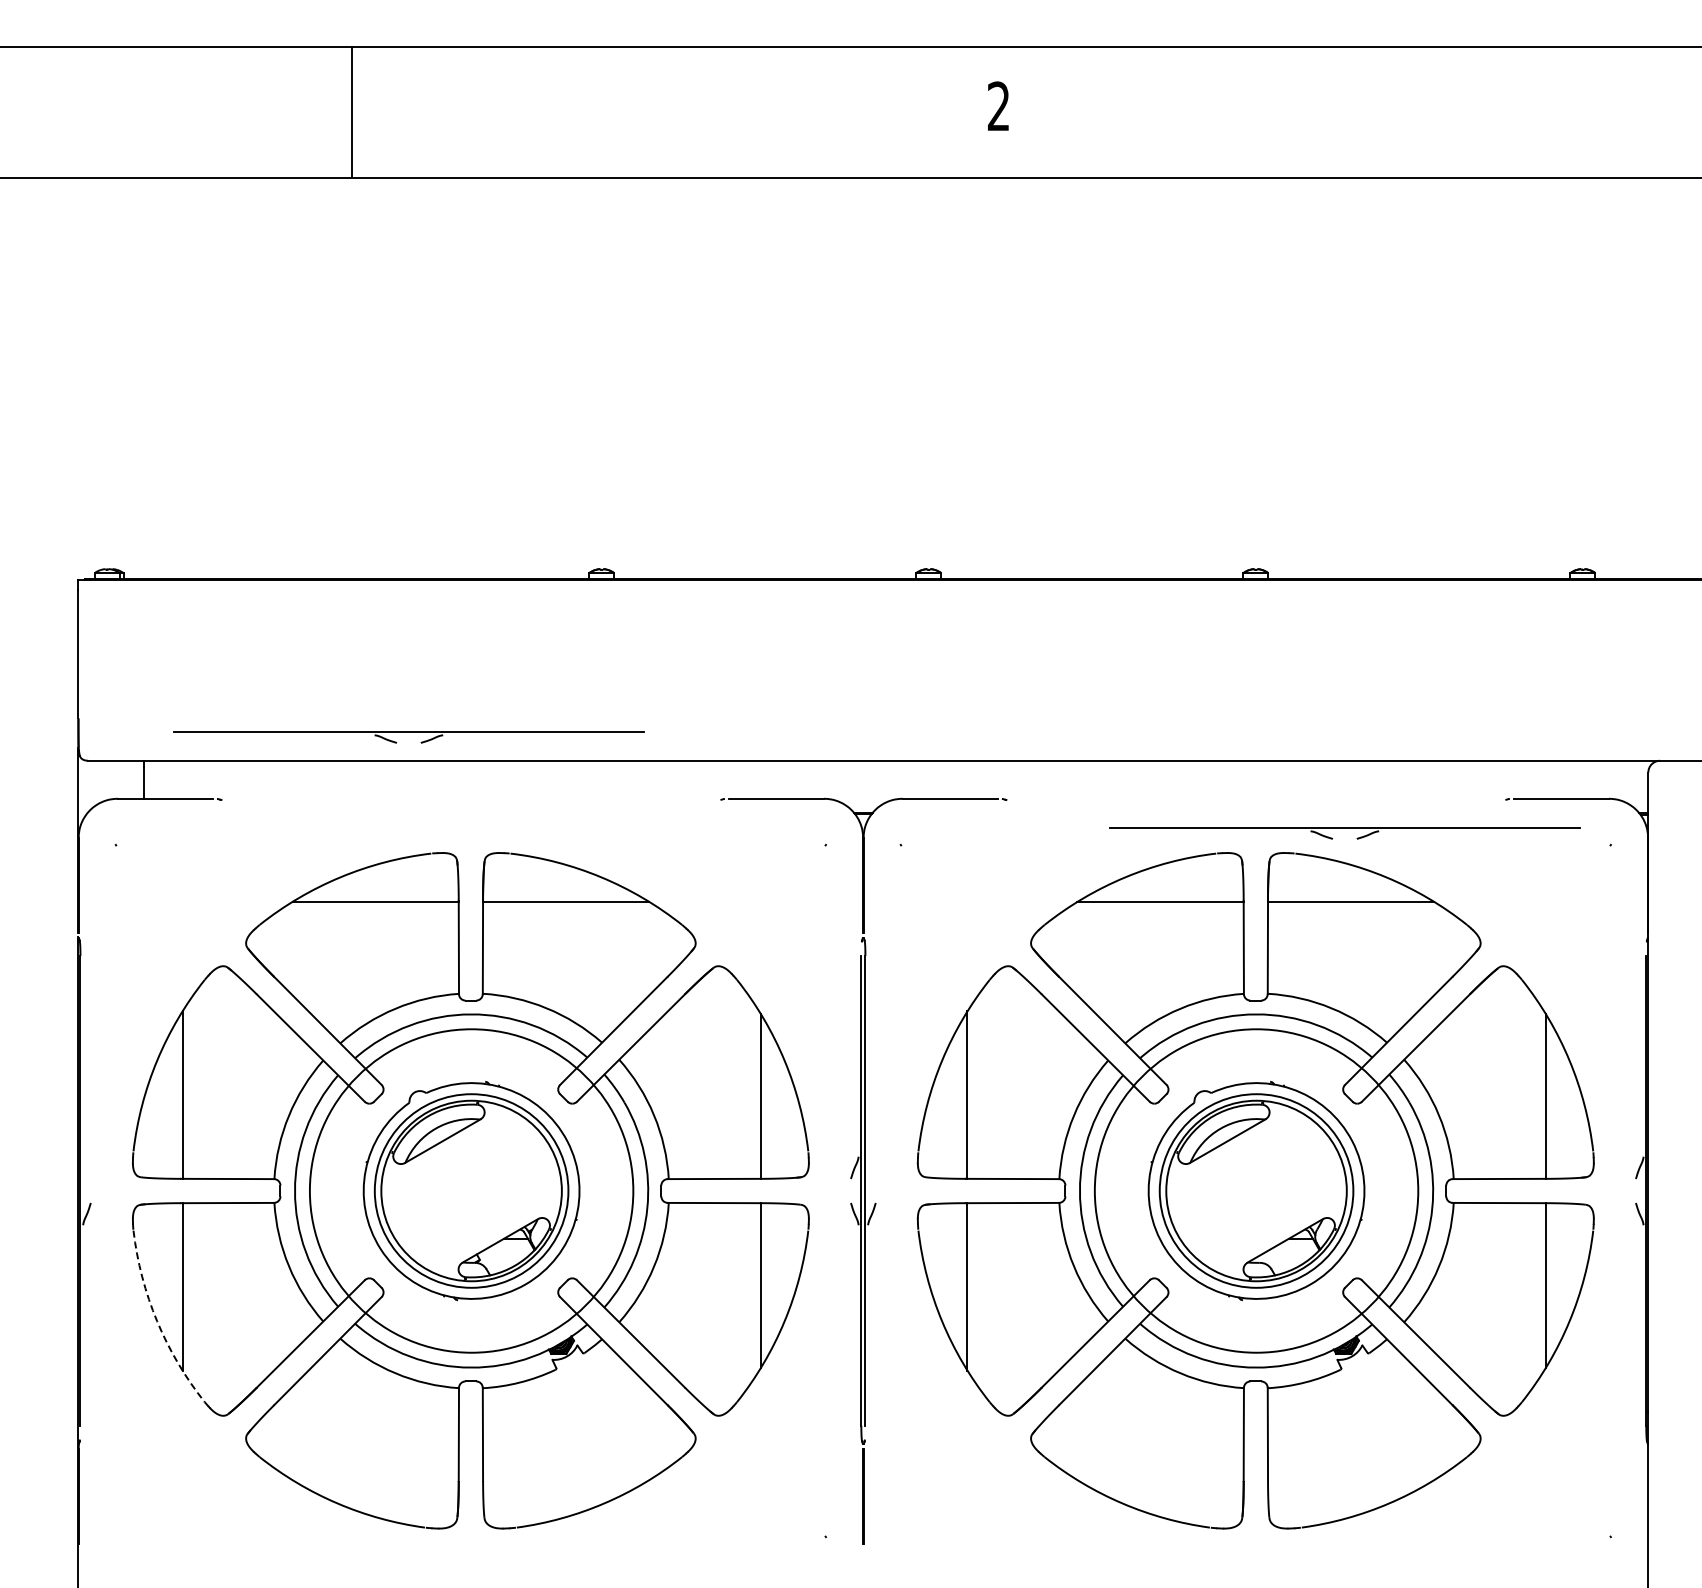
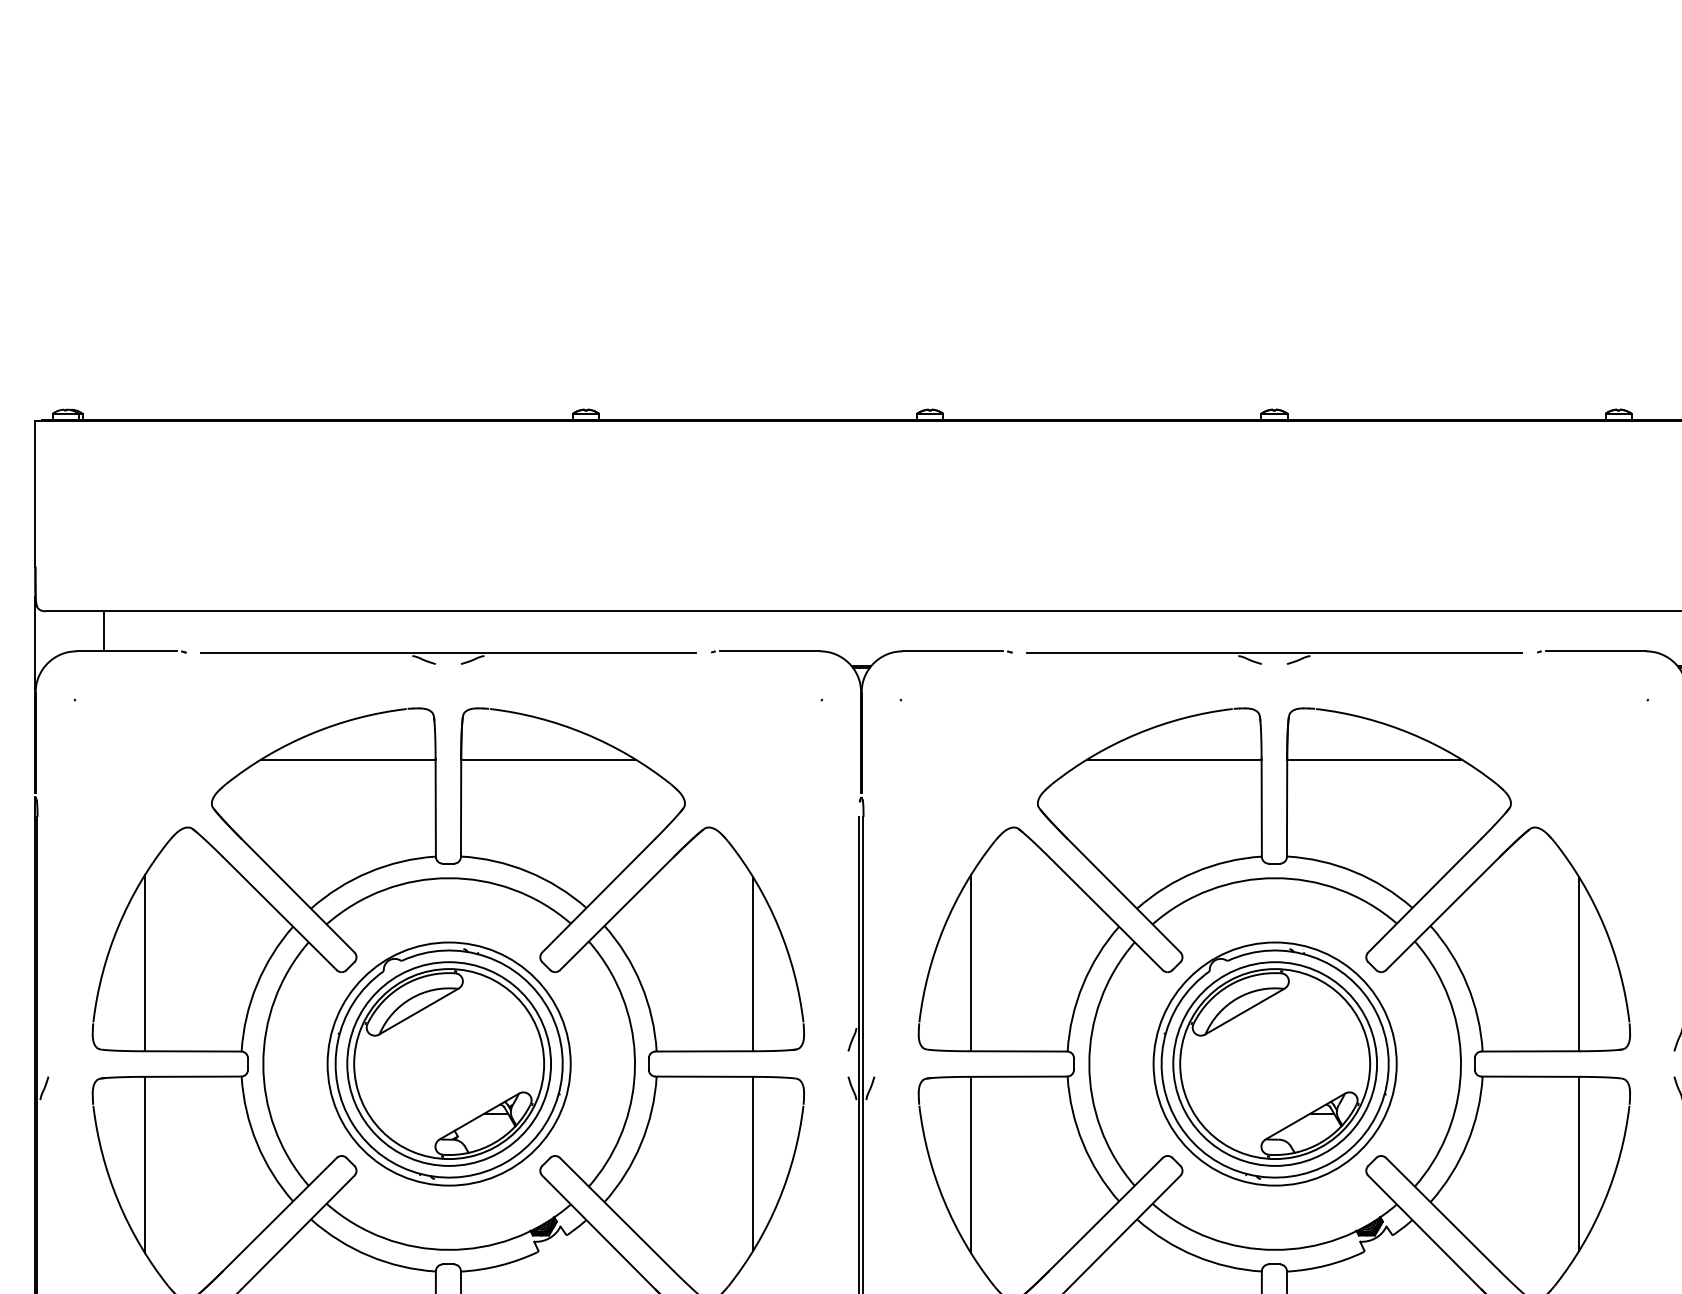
part: (408, 737) -> (447, 658), moved
part: (1344, 833) -> (1274, 658), moved
circle: (471, 1190) -> (449, 1063), size x0.71
circle: (1256, 1190) -> (1275, 1063), size x0.71
arc: (157, 1321) -> (118, 1201), dashed -> solid

